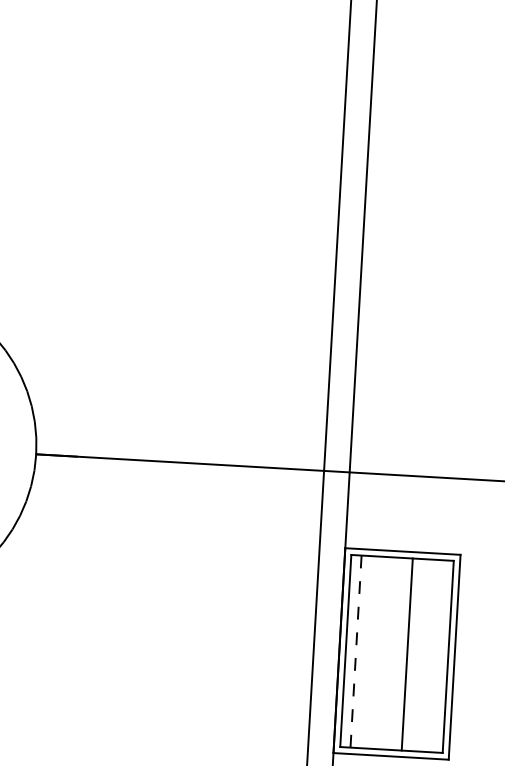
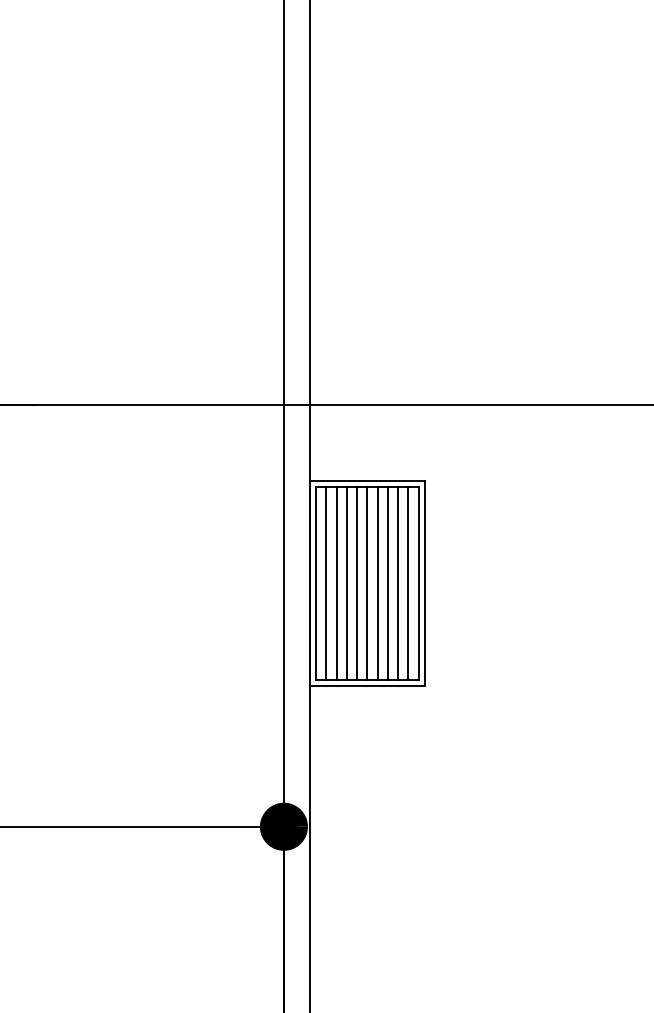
line: (356, 651) -> (326, 583), dashed -> solid
line: (366, 652) -> (336, 583), added
line: (376, 652) -> (346, 583), added
line: (387, 653) -> (357, 583), added
line: (397, 654) -> (367, 583), added
line: (417, 655) -> (387, 583), added
line: (428, 655) -> (398, 583), added
line: (438, 656) -> (408, 583), added

